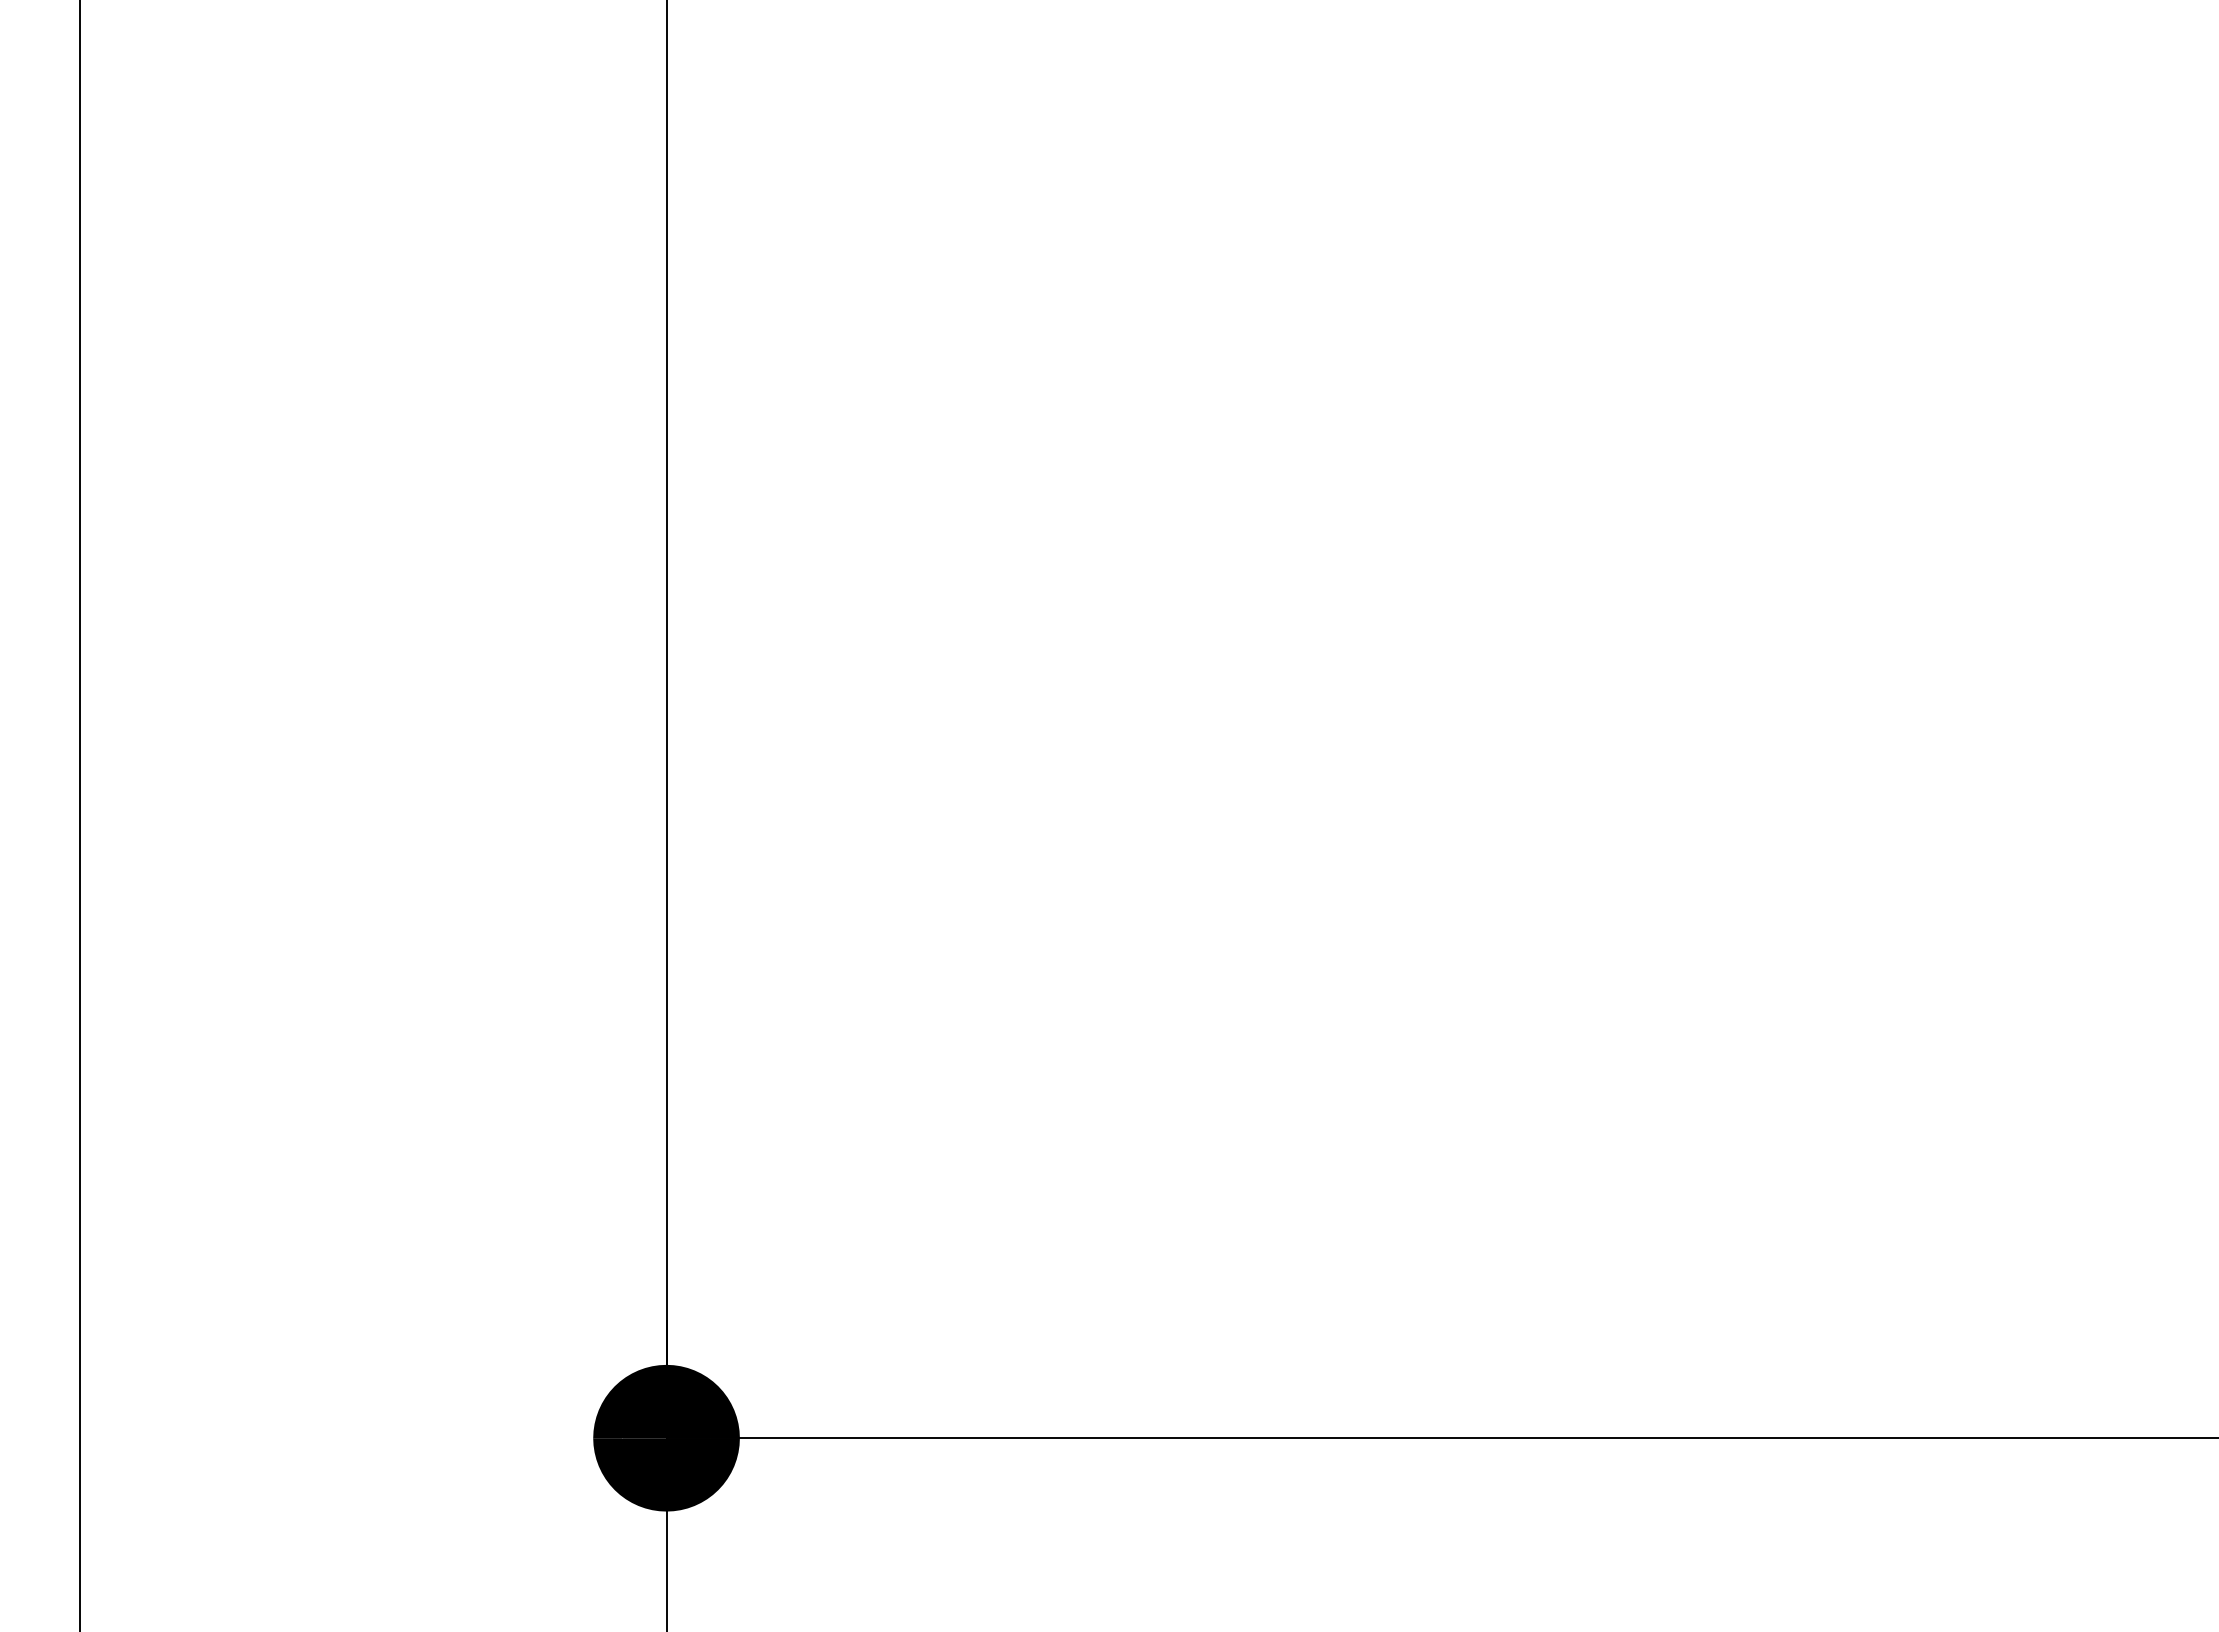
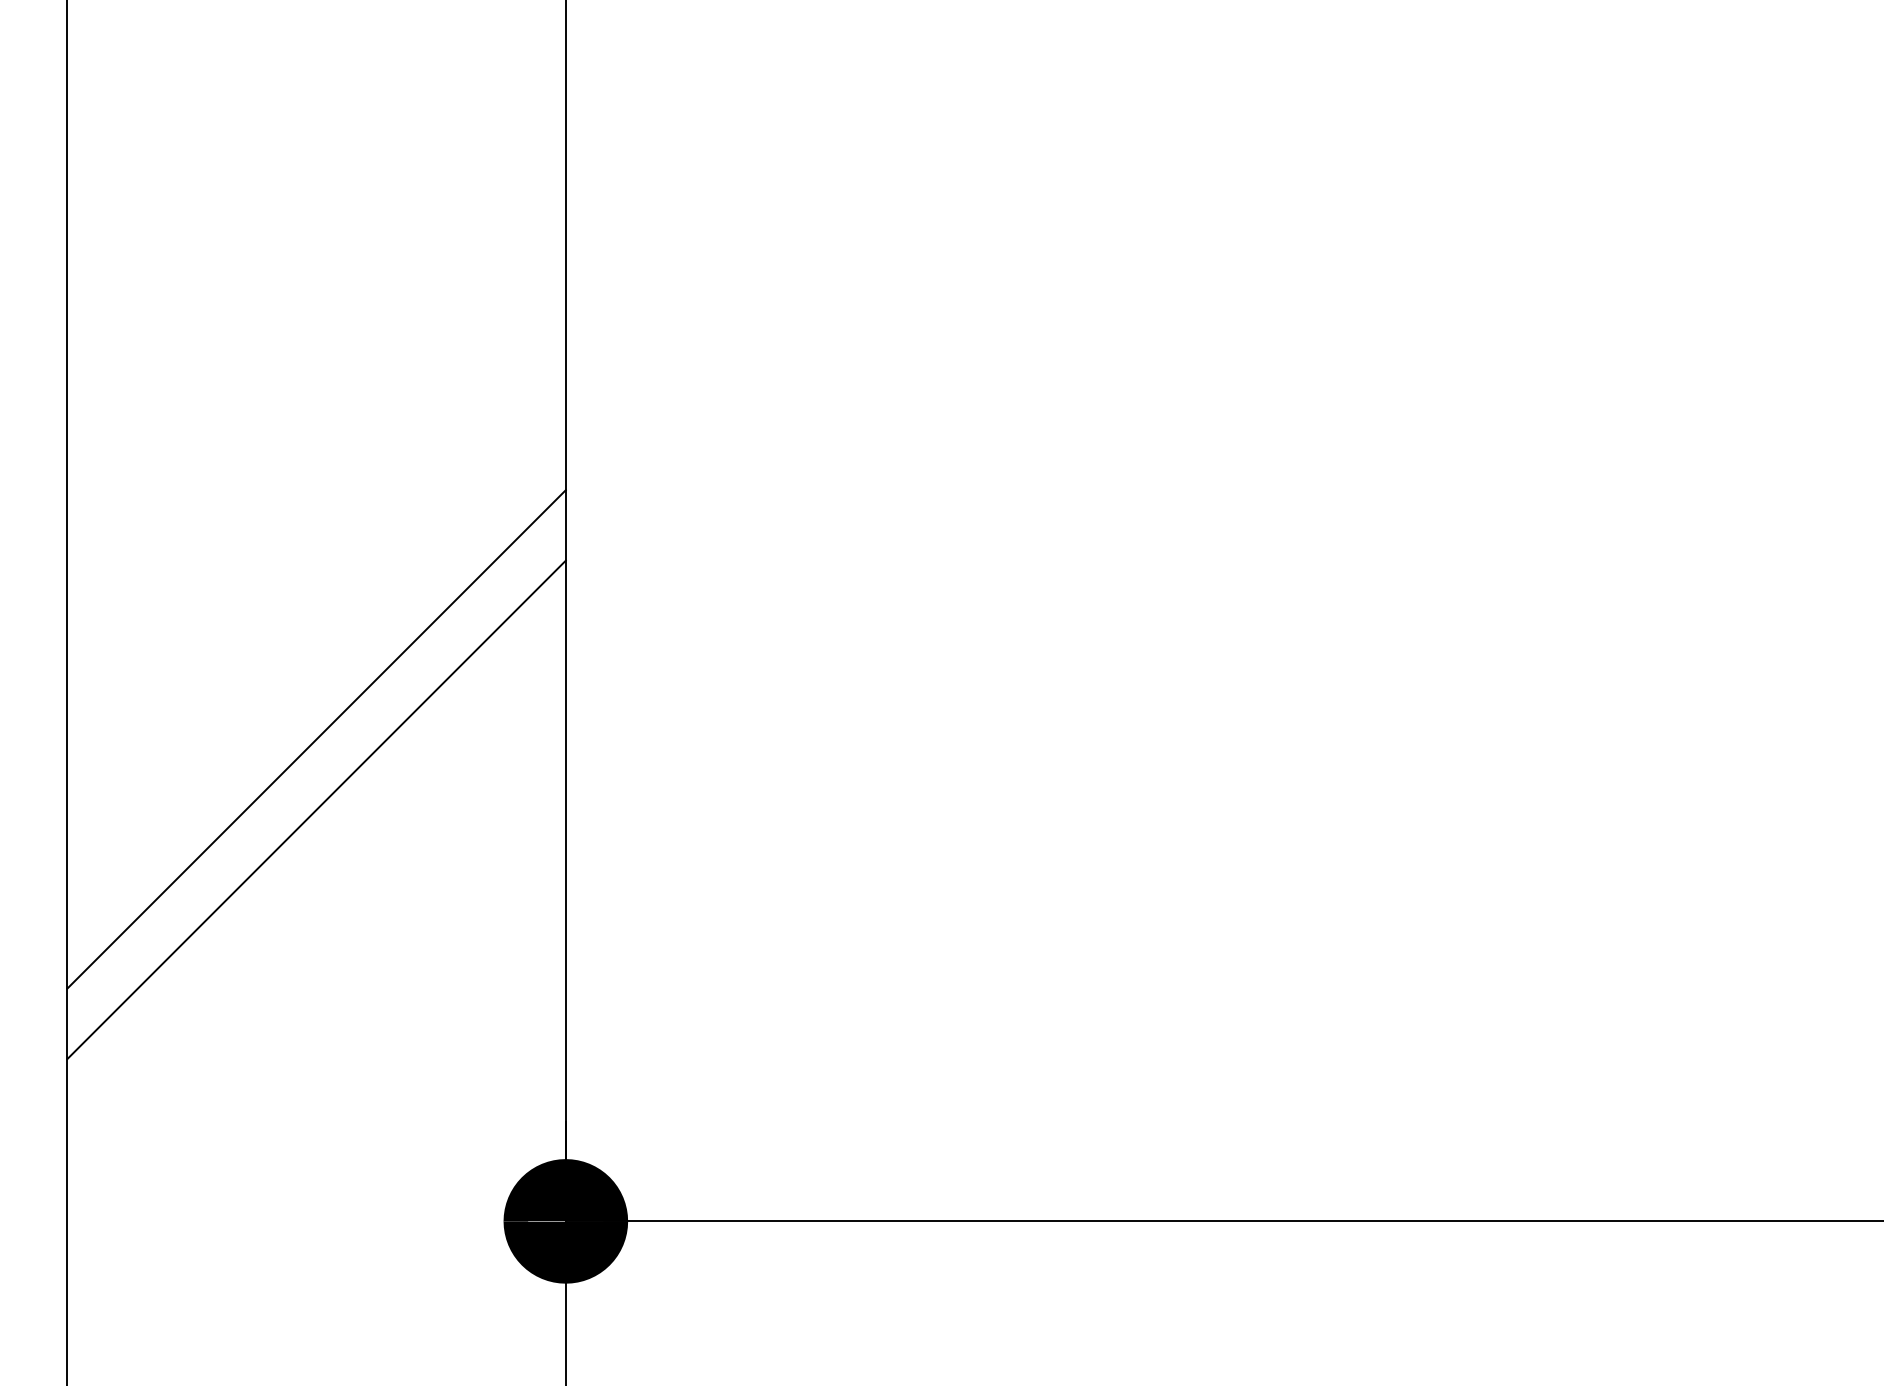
line: (372, 870) -> (316, 739), added
line: (372, 953) -> (316, 809), added

